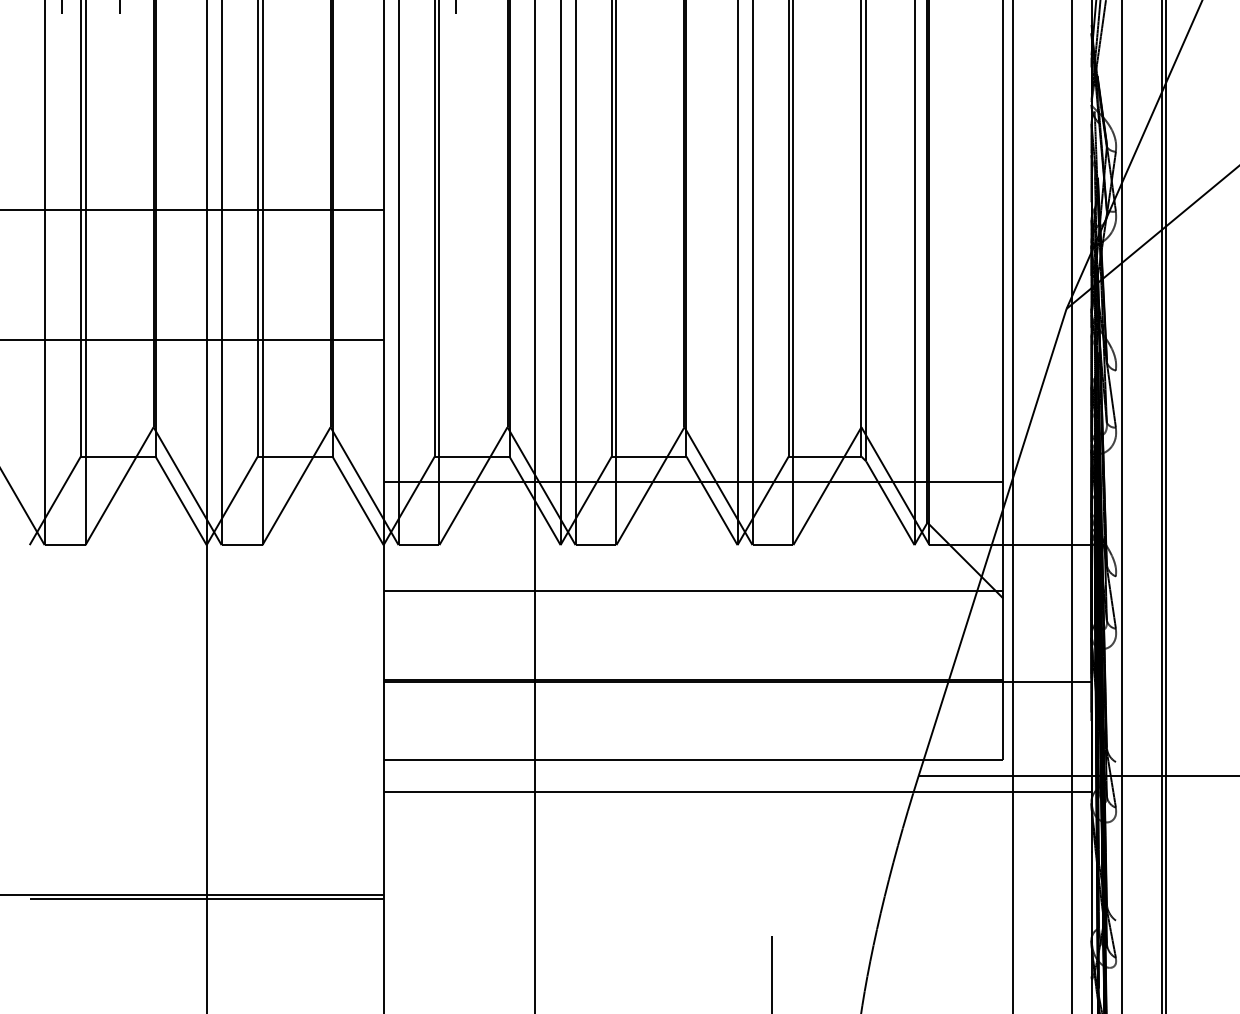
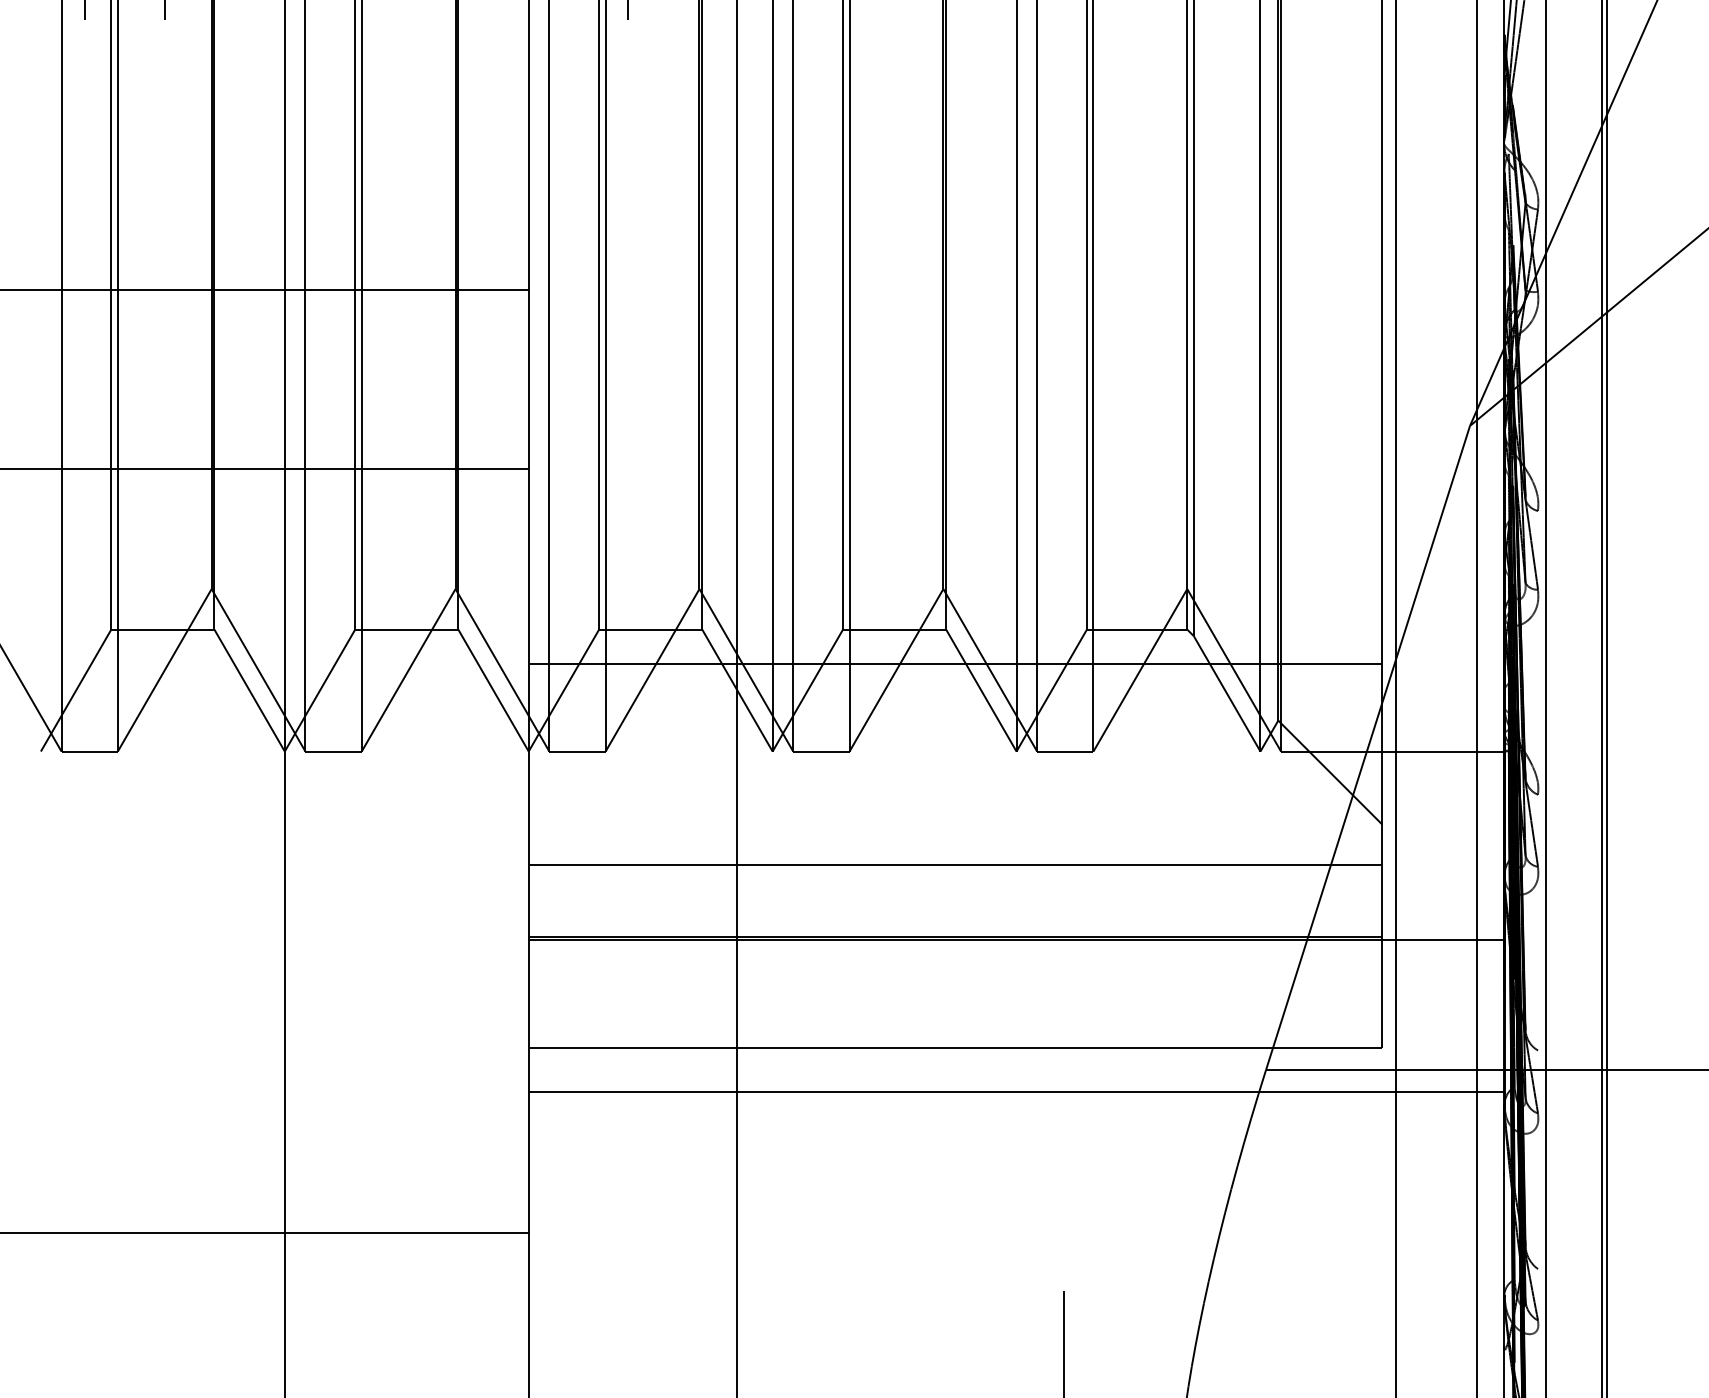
line: (693, 590) -> (955, 865), moved
line: (206, 899) -> (284, 1239), removed

